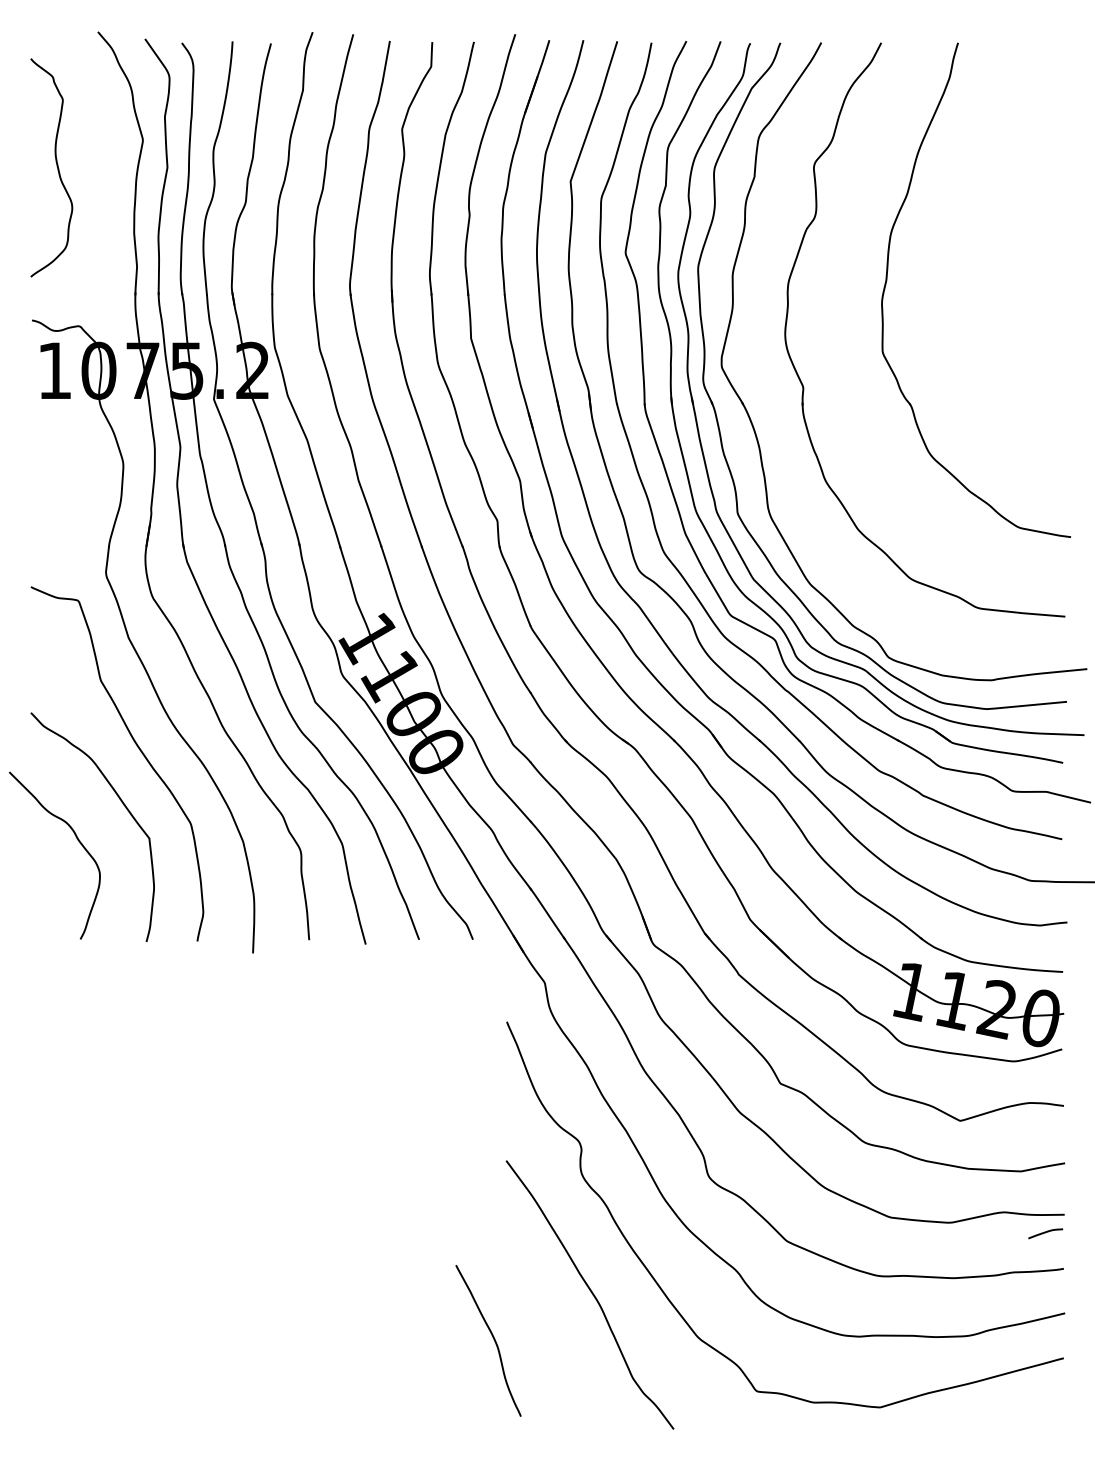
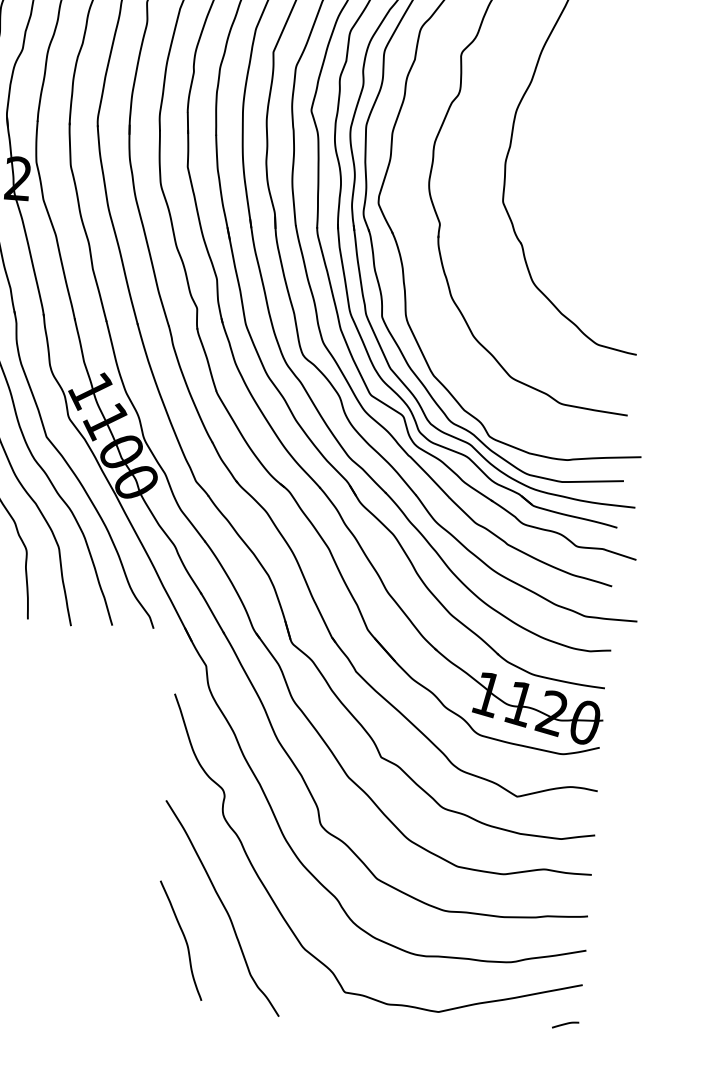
curve: (1045, 1233) -> (565, 1024), moved
curve: (492, 1337) -> (184, 938), moved

